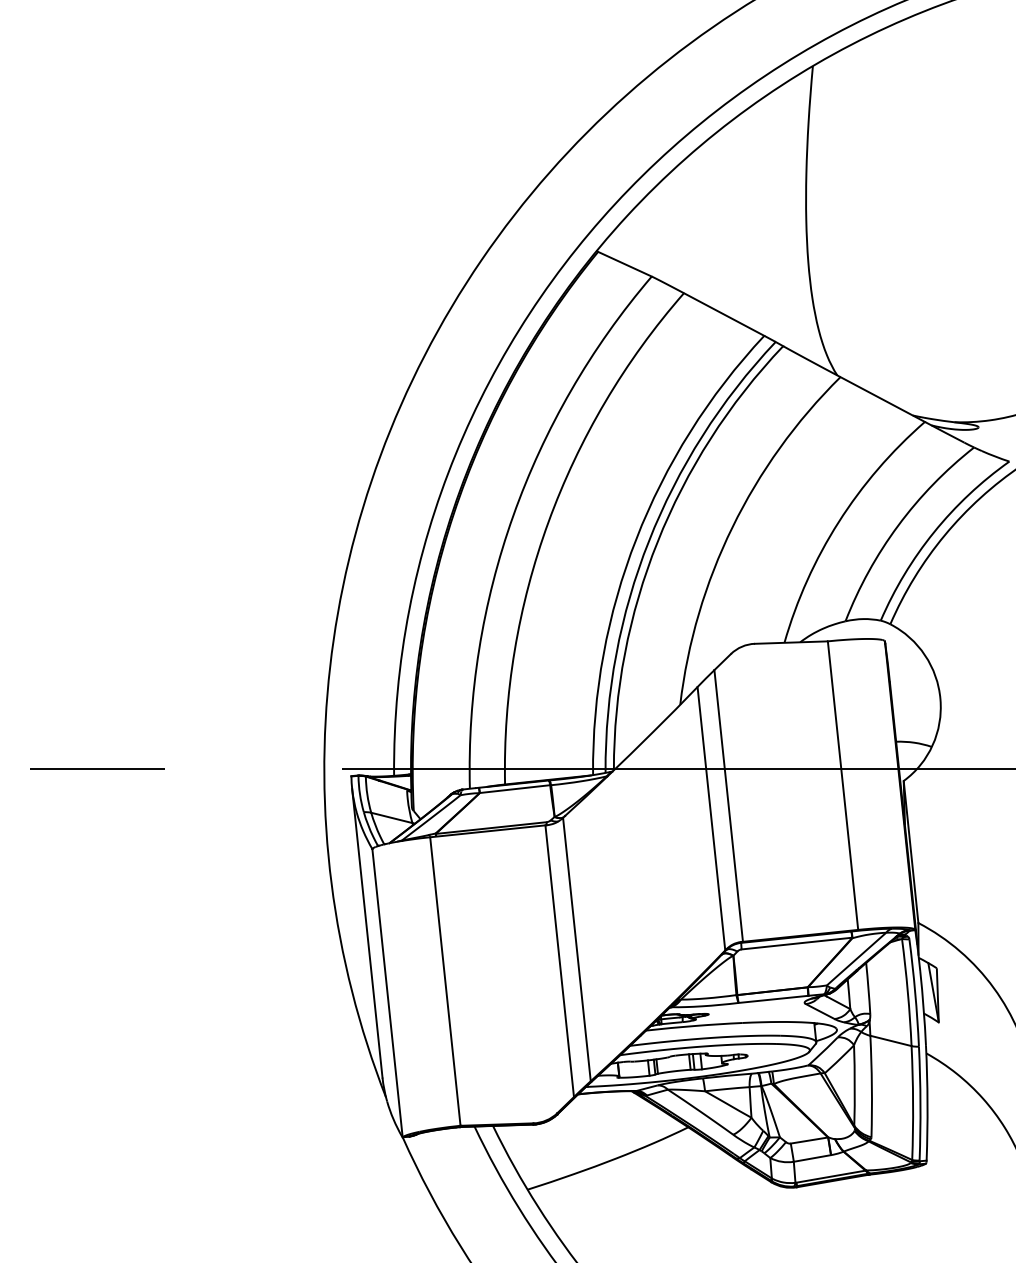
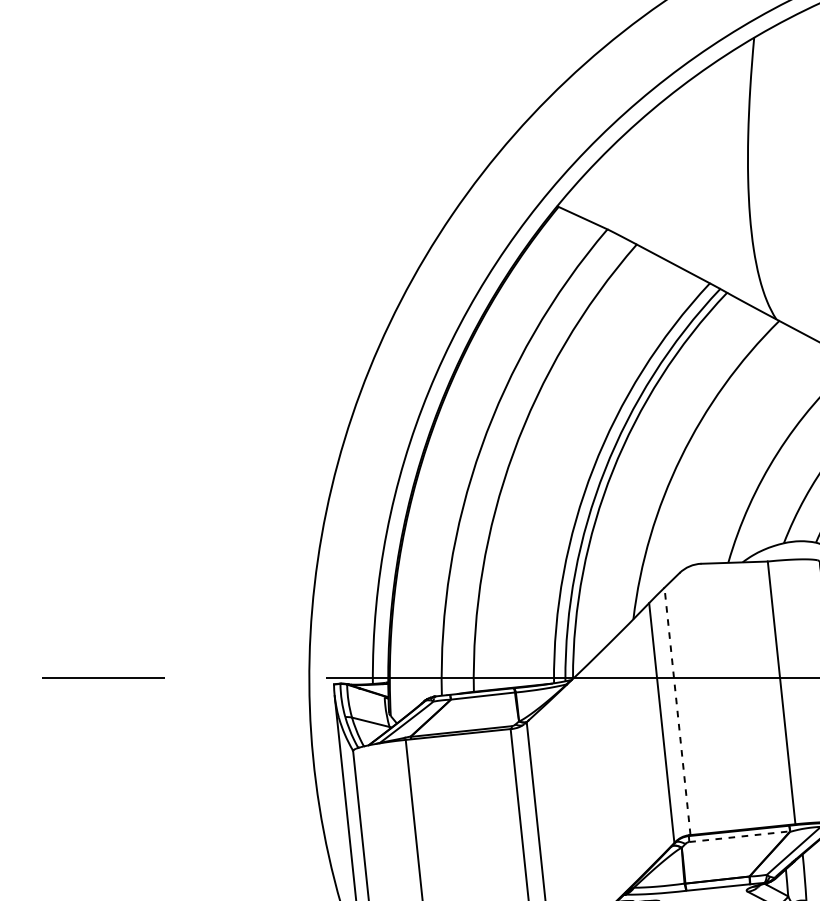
line: (728, 805) -> (677, 710), solid -> dashed
line: (796, 943) -> (739, 836), solid -> dashed

